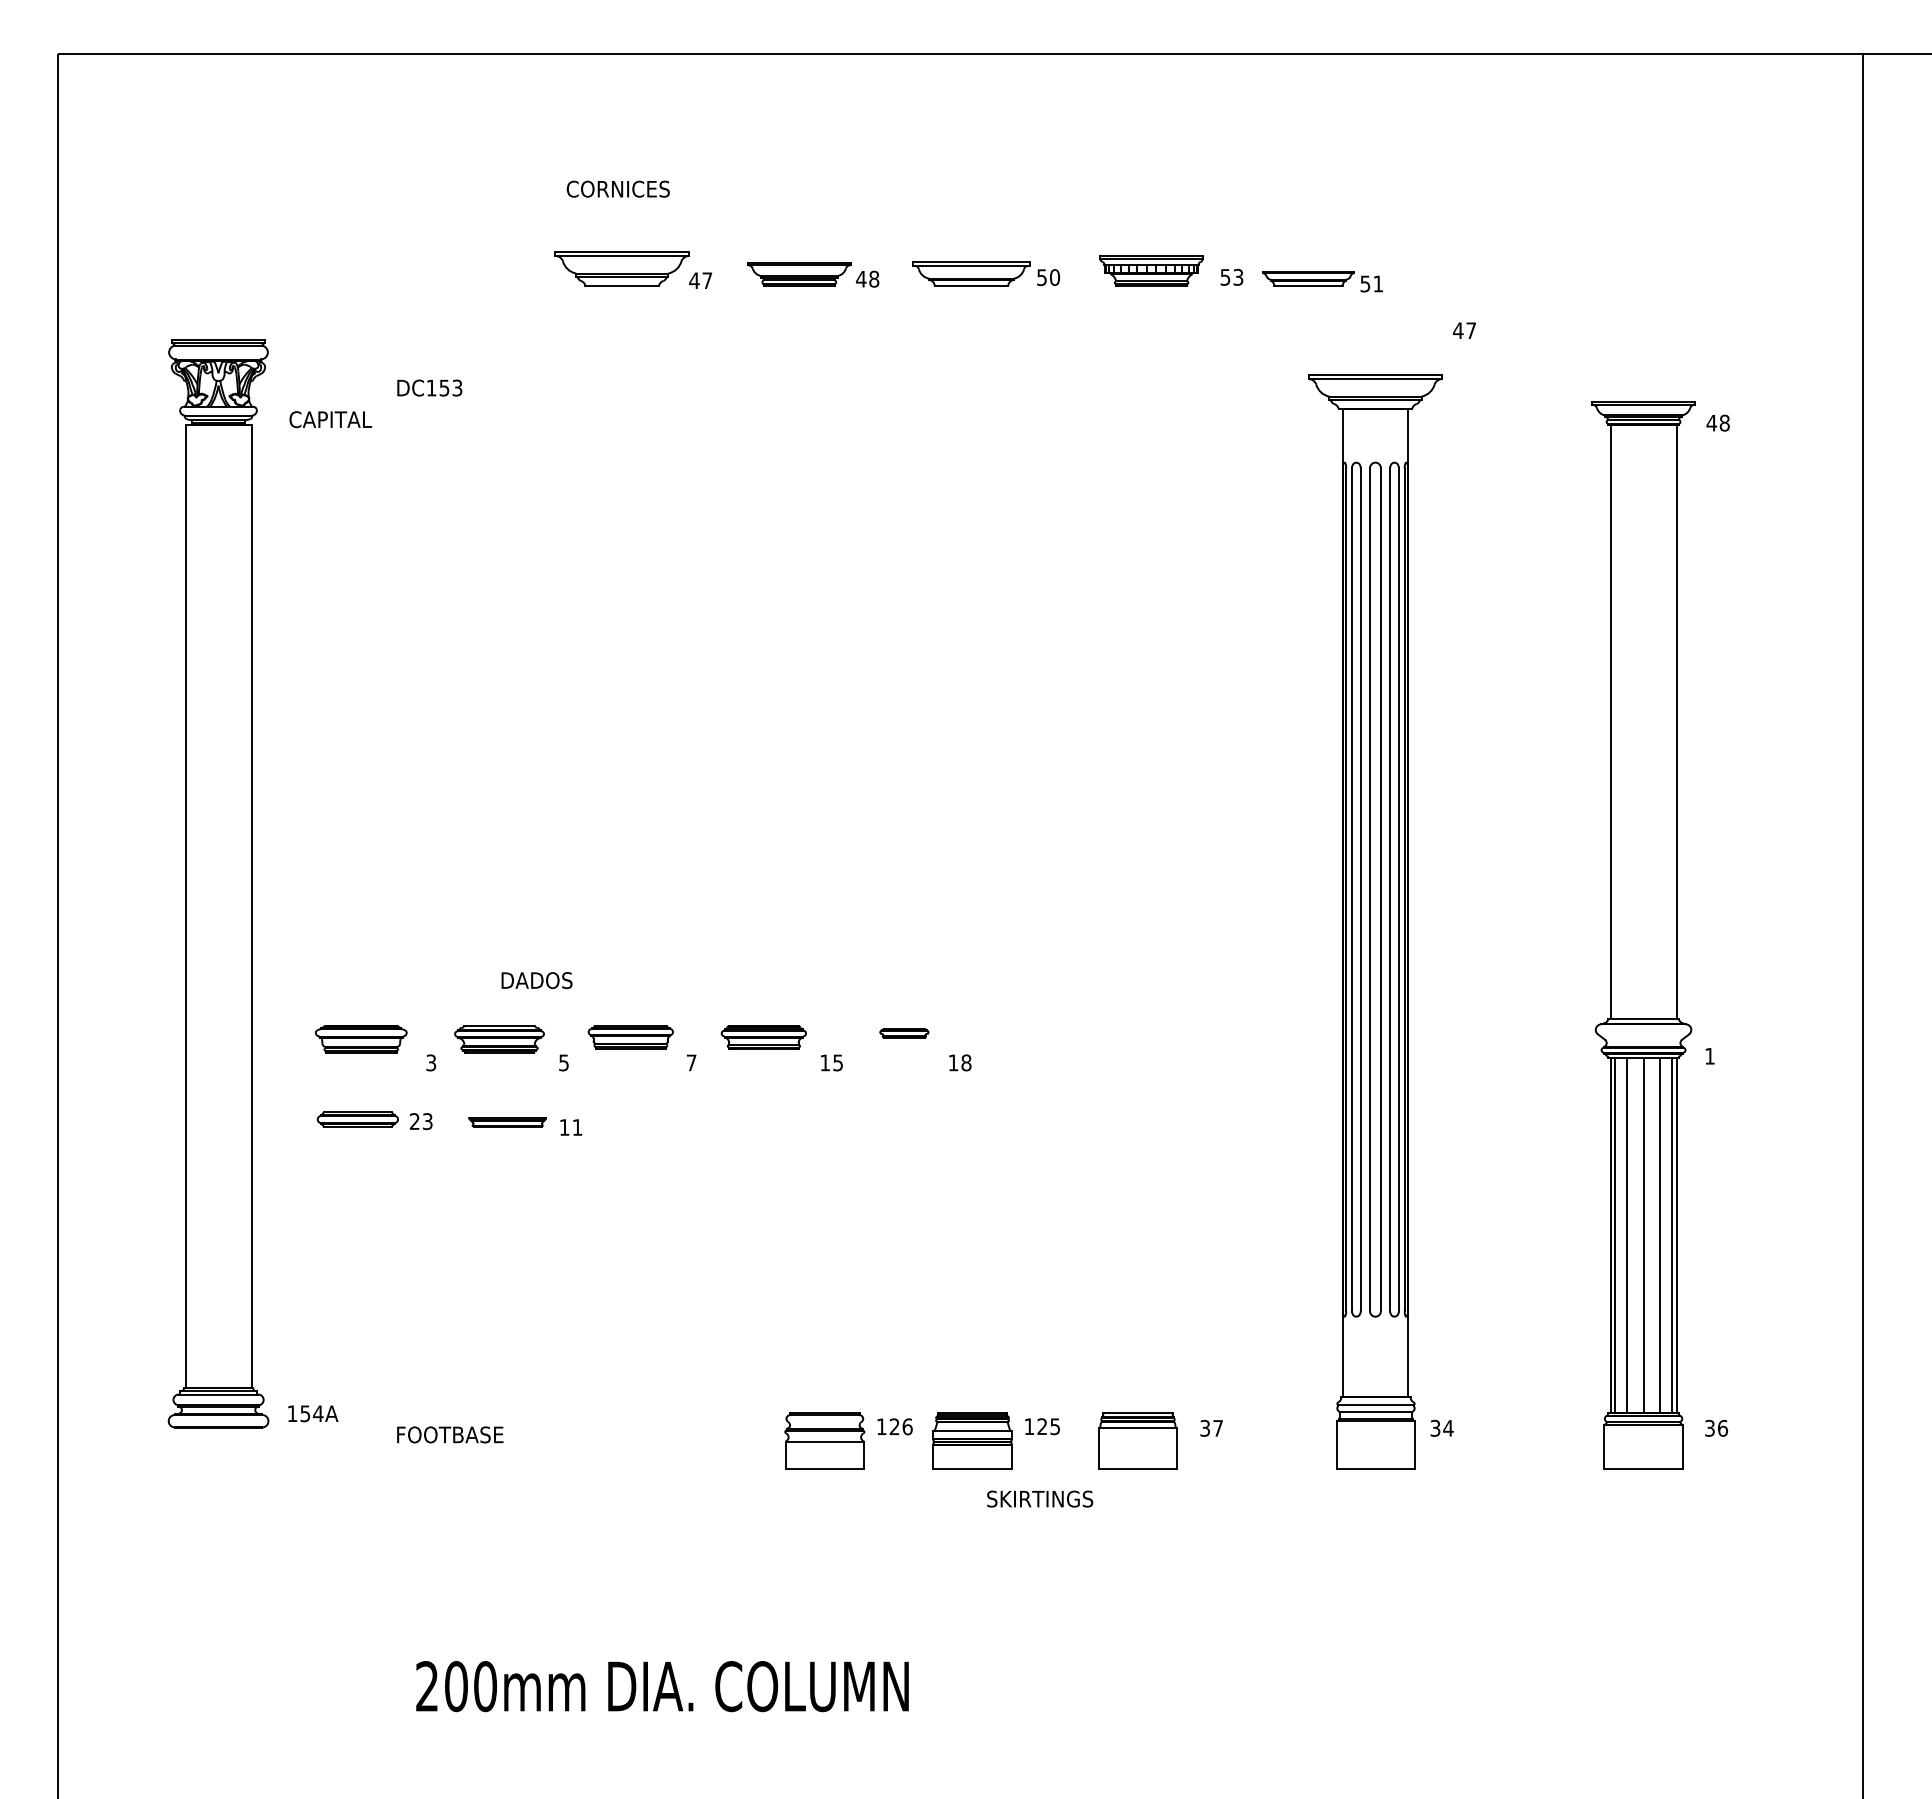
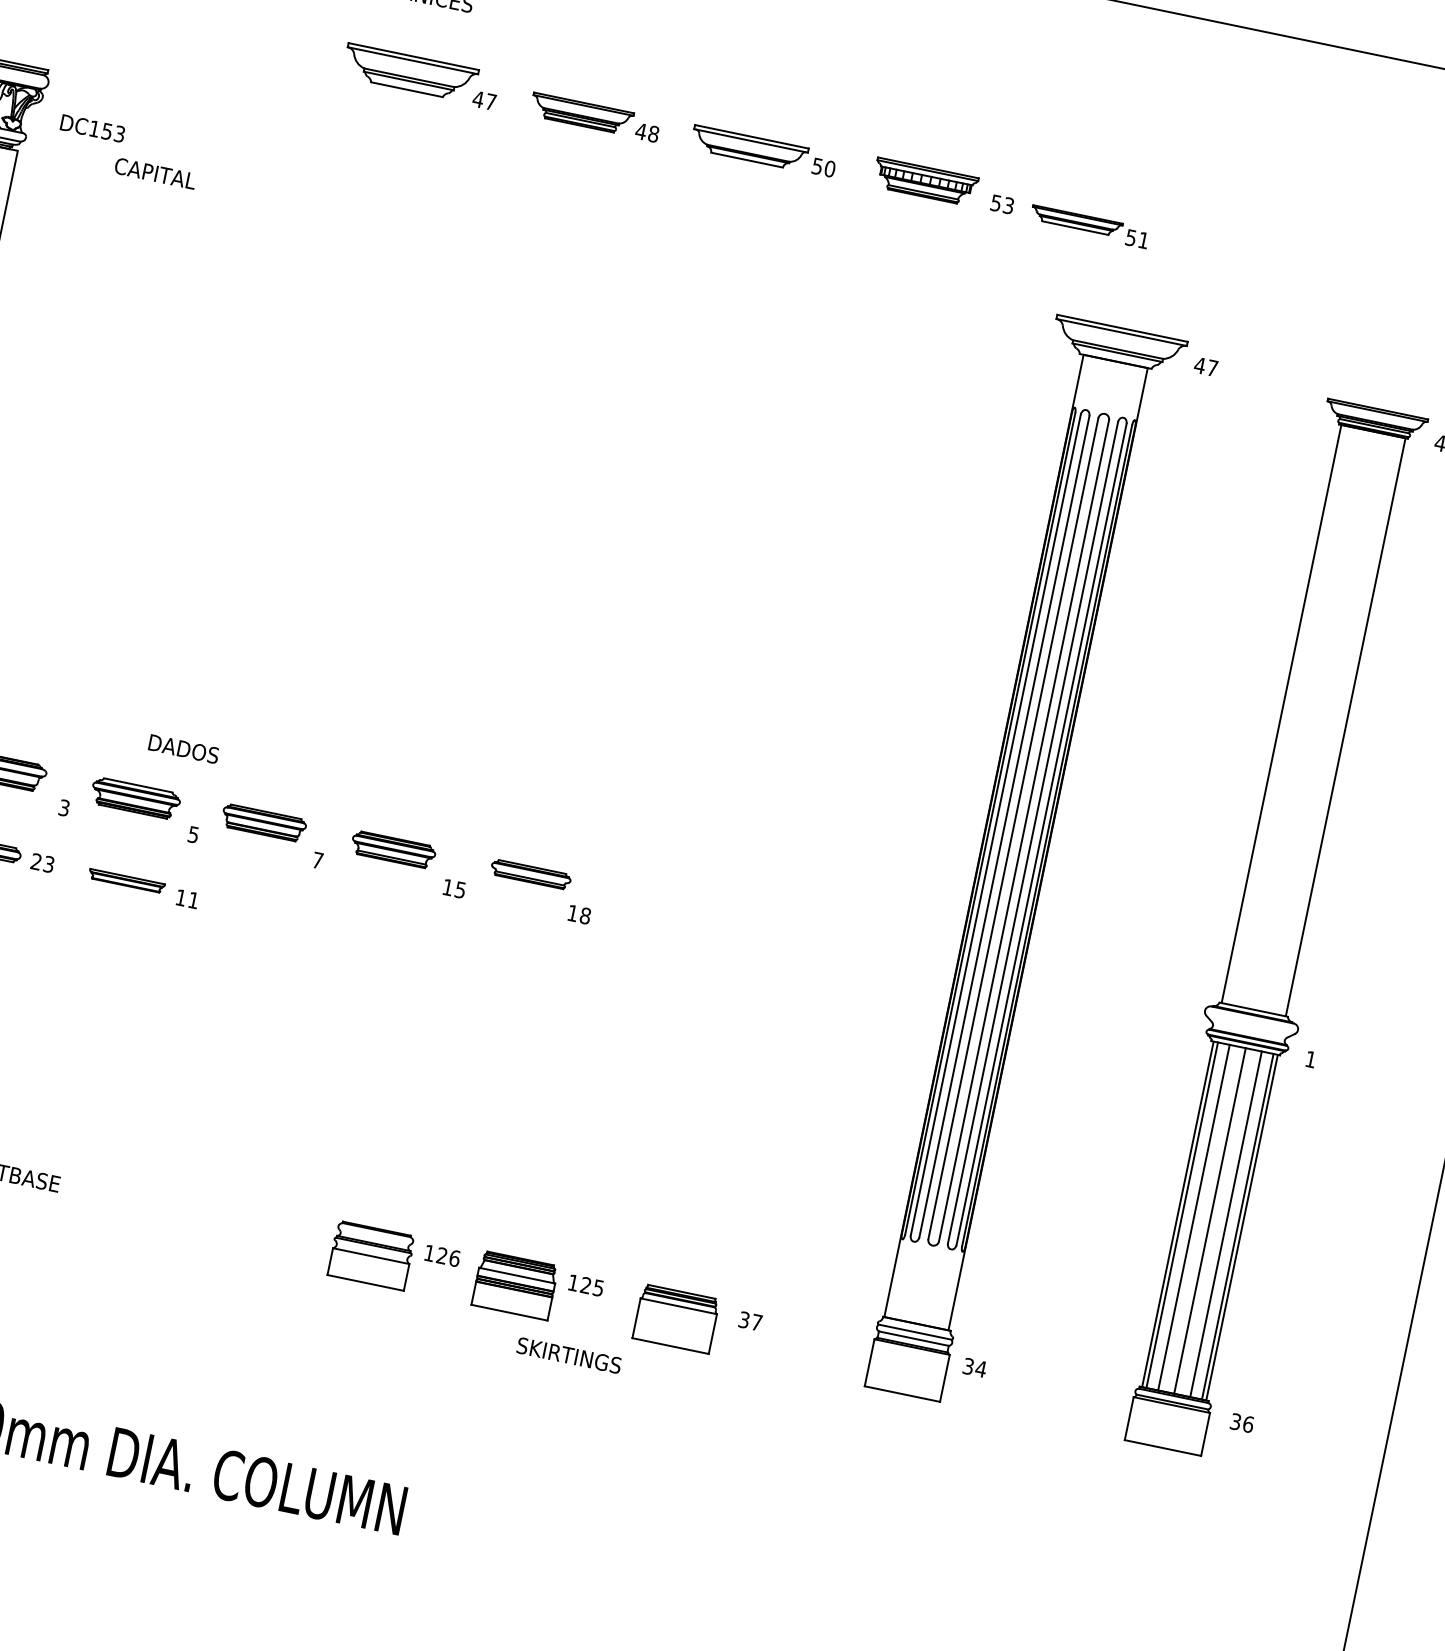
text: (1464, 330) -> (1206, 366), moved
text: (429, 387) -> (92, 127), moved
text: (330, 419) -> (155, 173), moved
part: (904, 1033) -> (531, 874), size x1.67

